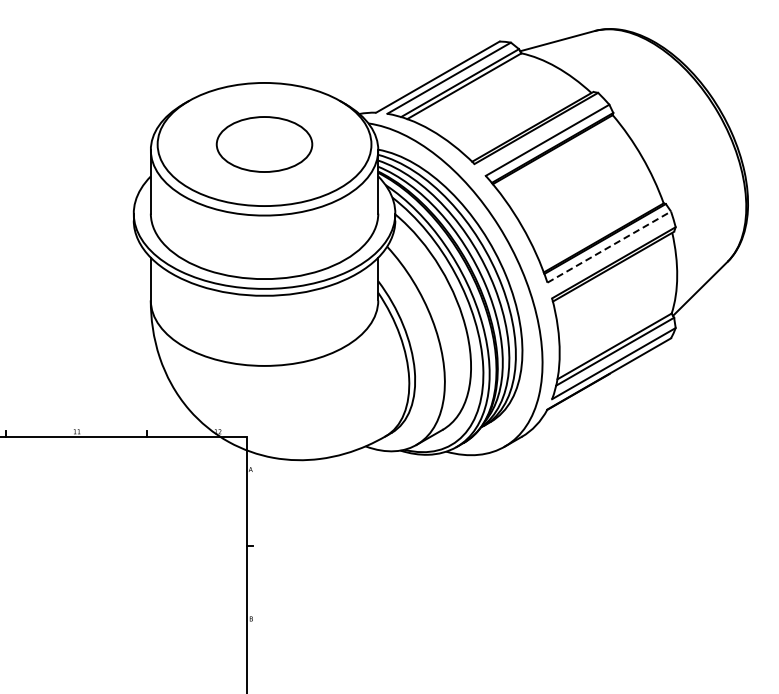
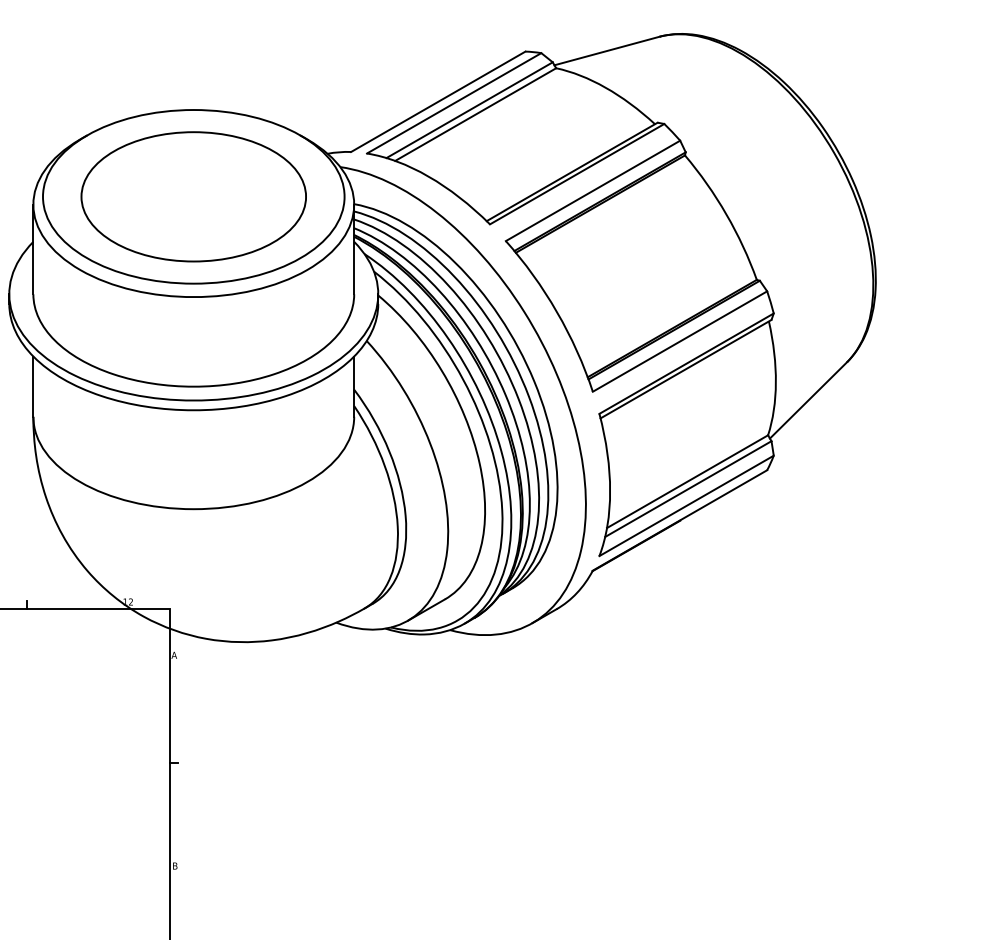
part: (264, 144) -> (193, 196), size x1.67
line: (609, 246) -> (680, 340), dashed -> solid

